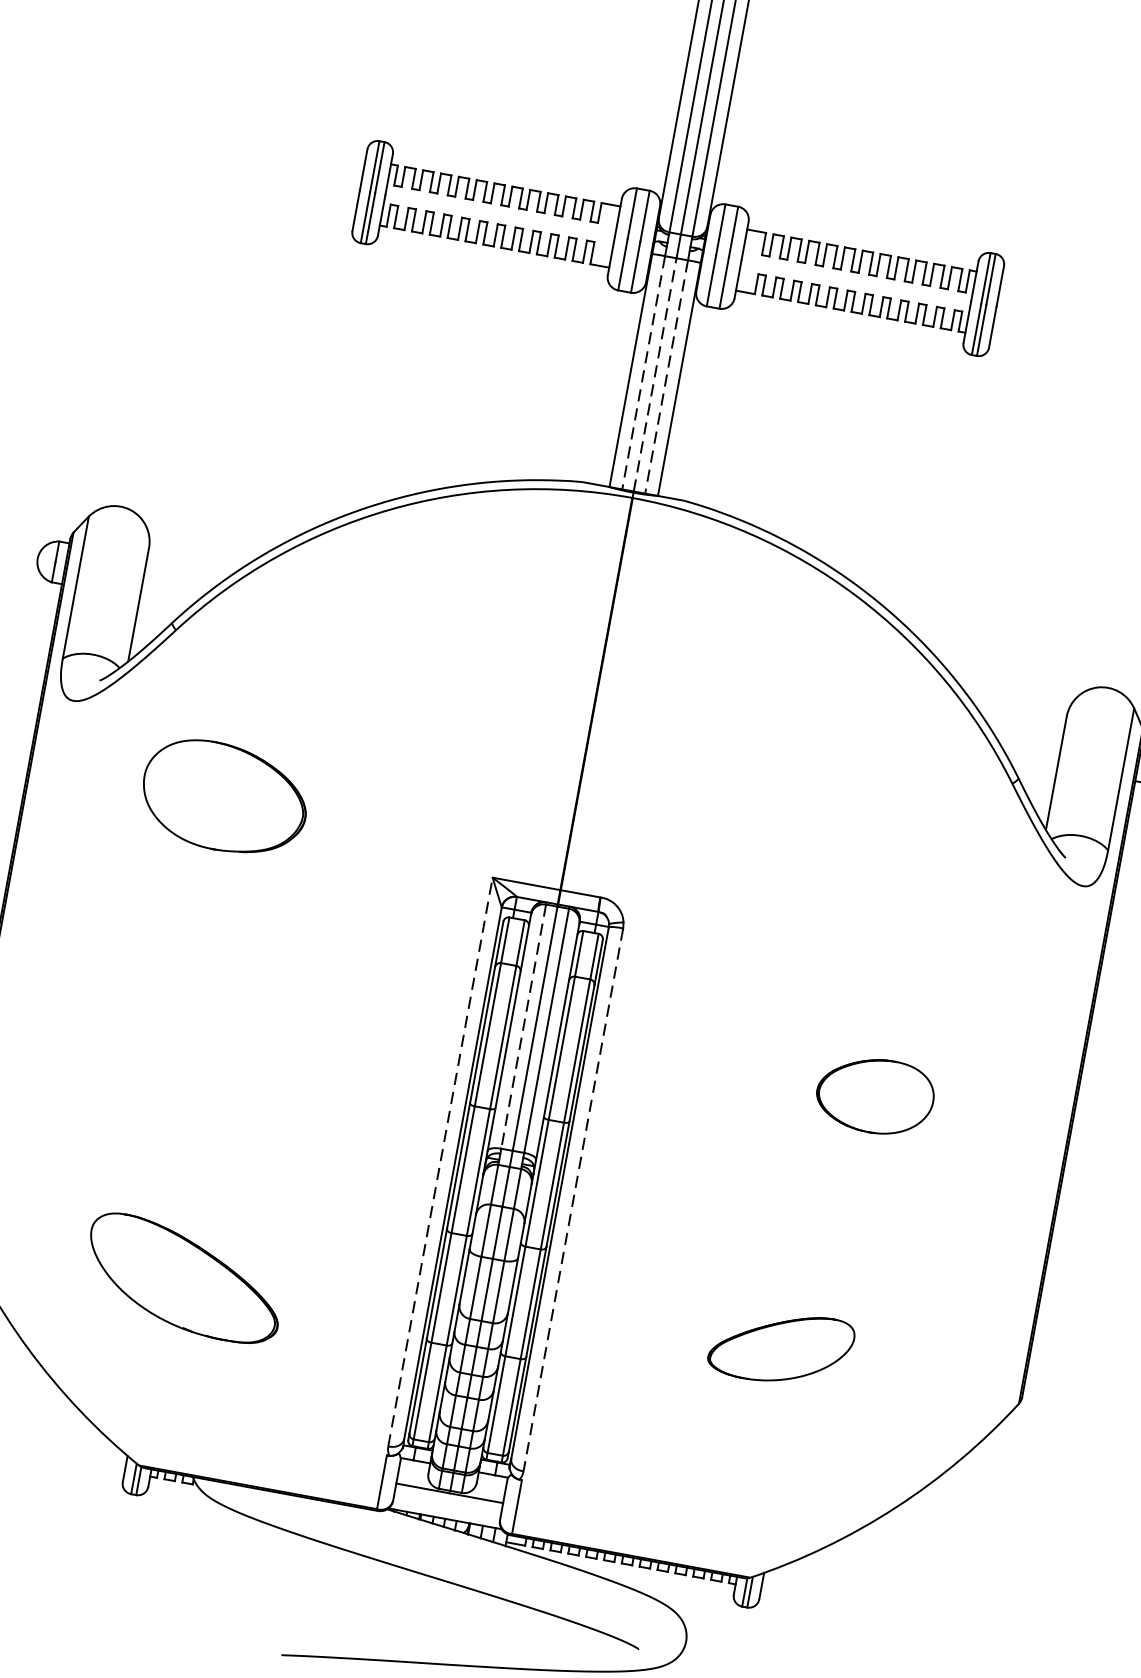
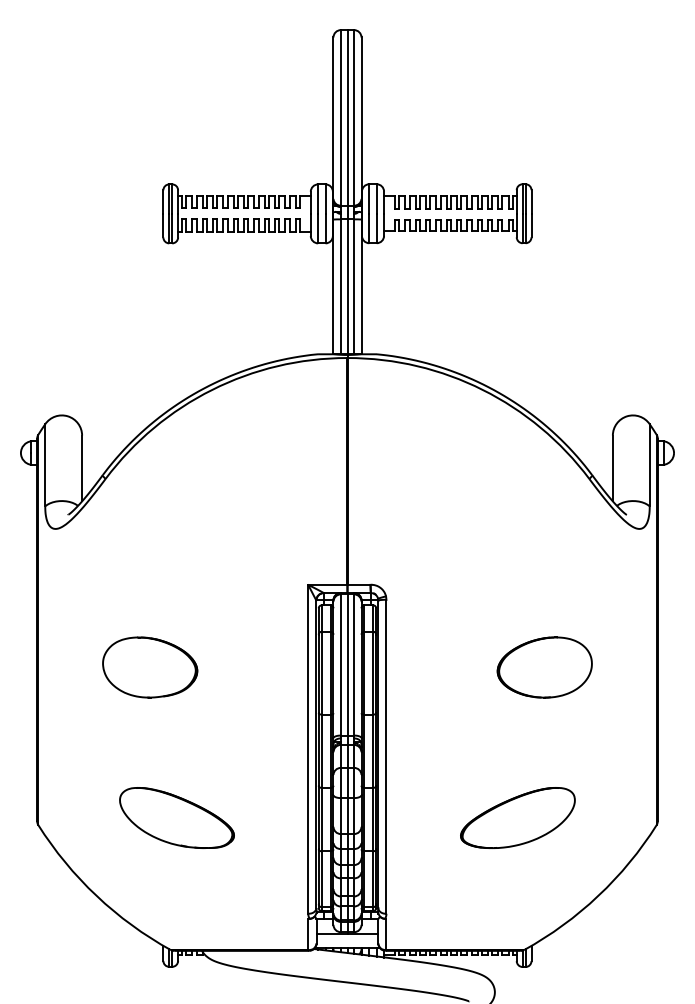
line: (642, 373) -> (340, 287), dashed -> solid
line: (655, 374) -> (347, 286), dashed -> solid
line: (667, 378) -> (354, 287), dashed -> solid
part: (225, 797) -> (150, 667), moved
line: (523, 1025) -> (340, 664), dashed -> solid
part: (875, 1095) -> (544, 667), size x1.43
line: (441, 1160) -> (308, 748), dashed -> solid
line: (573, 1199) -> (386, 756), dashed -> solid
part: (183, 1278) -> (176, 817), moved
part: (780, 1346) -> (517, 817), size x1.43

